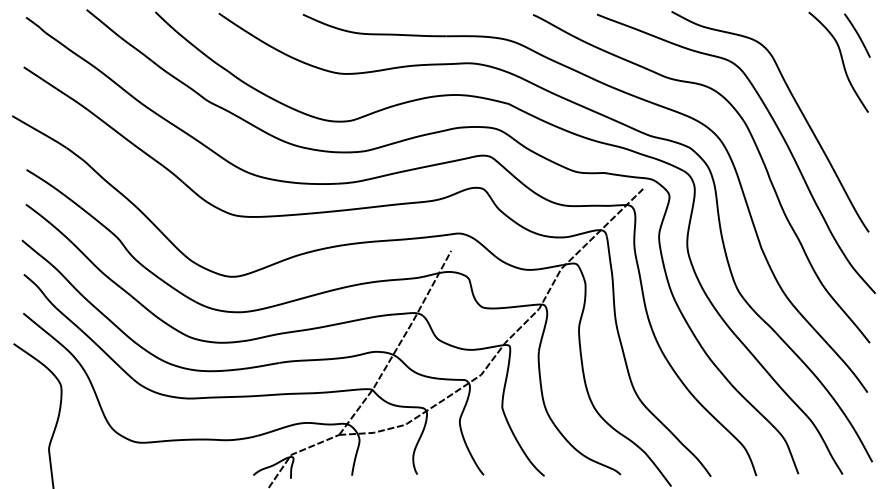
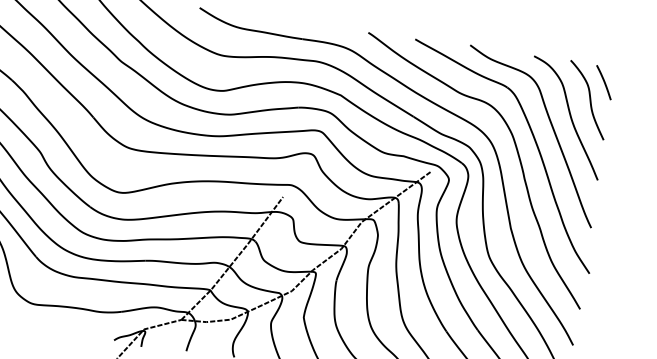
curve: (818, 87) -> (569, 116), added

